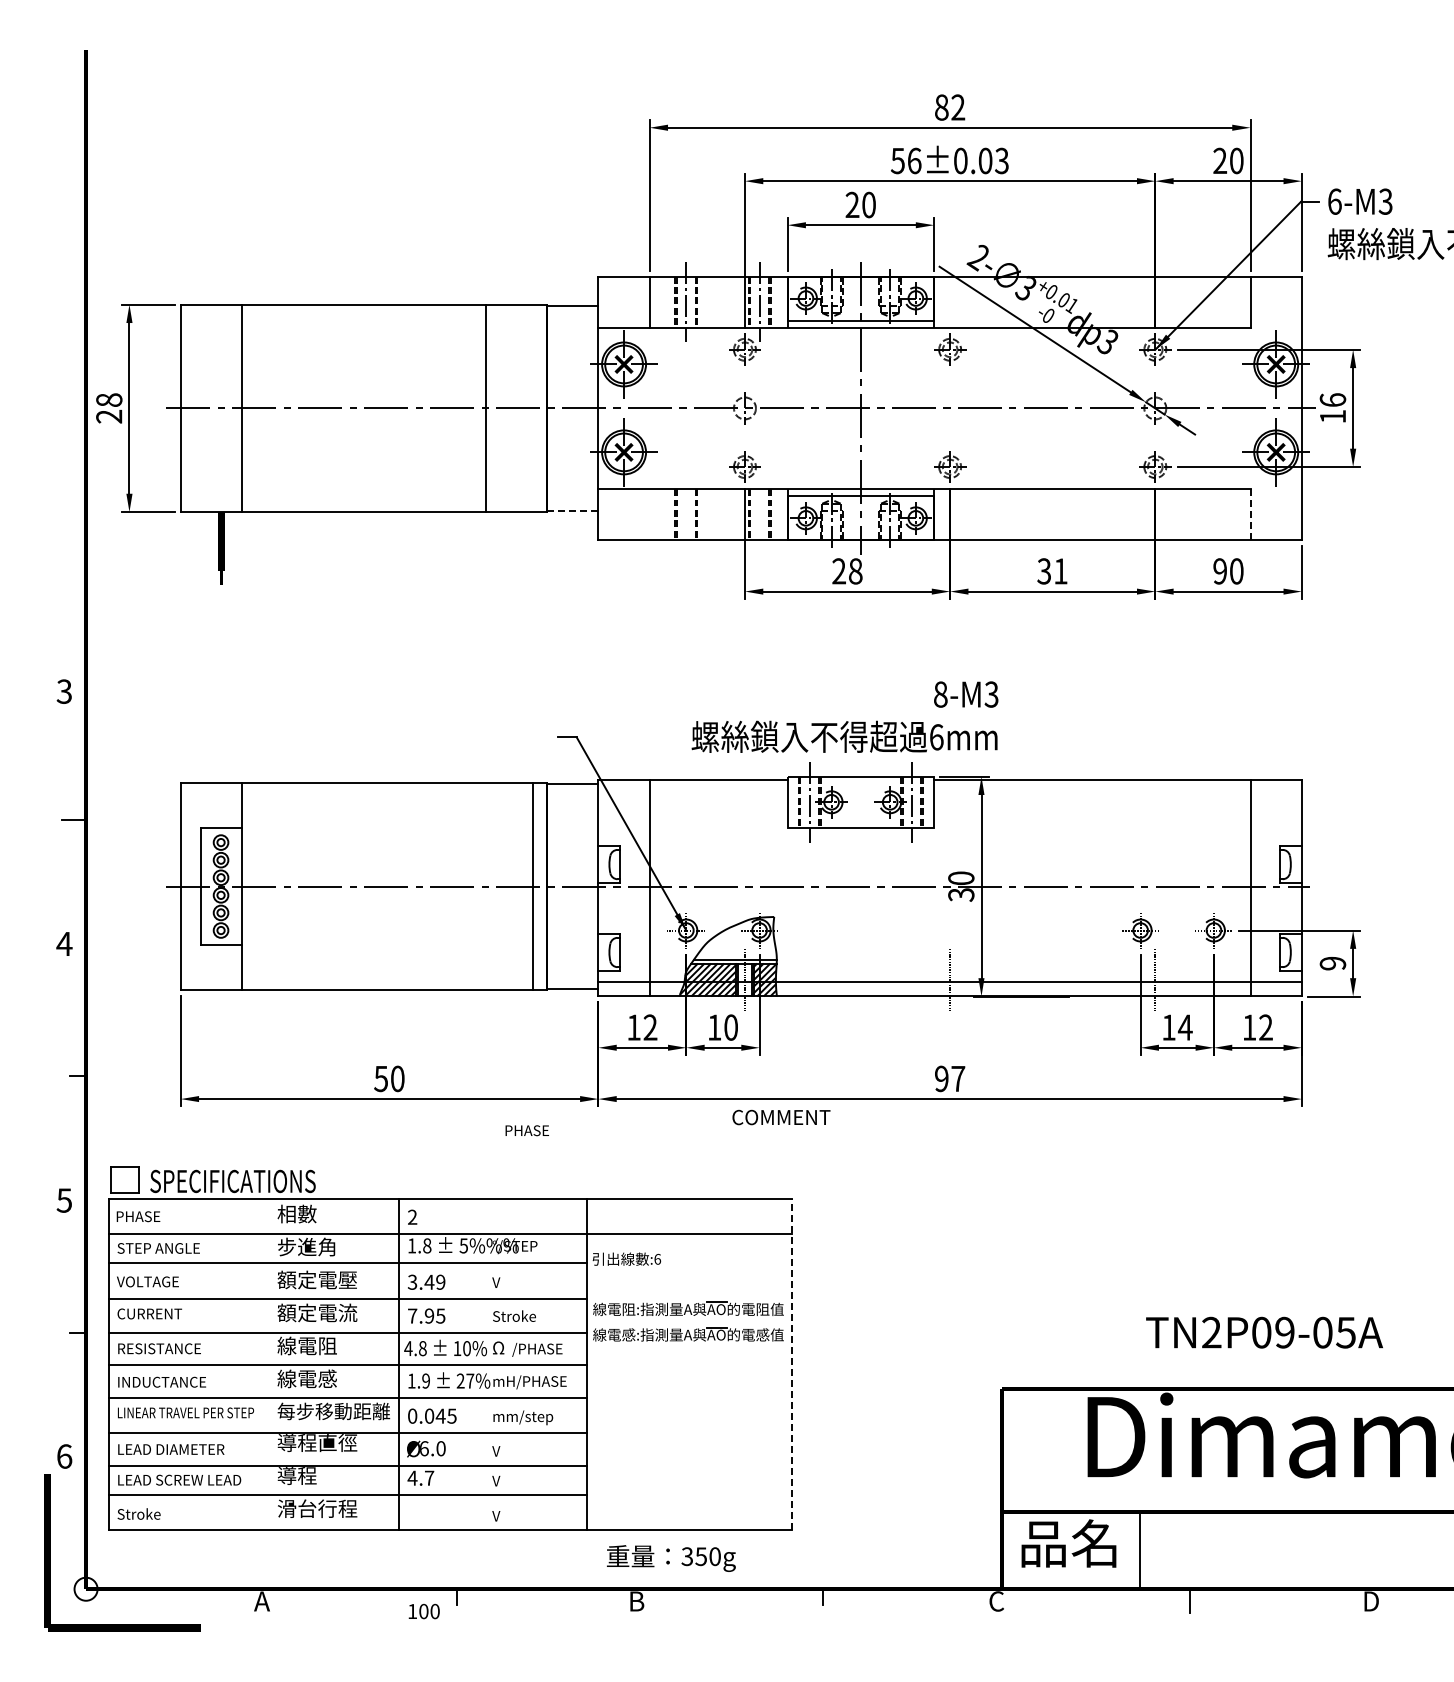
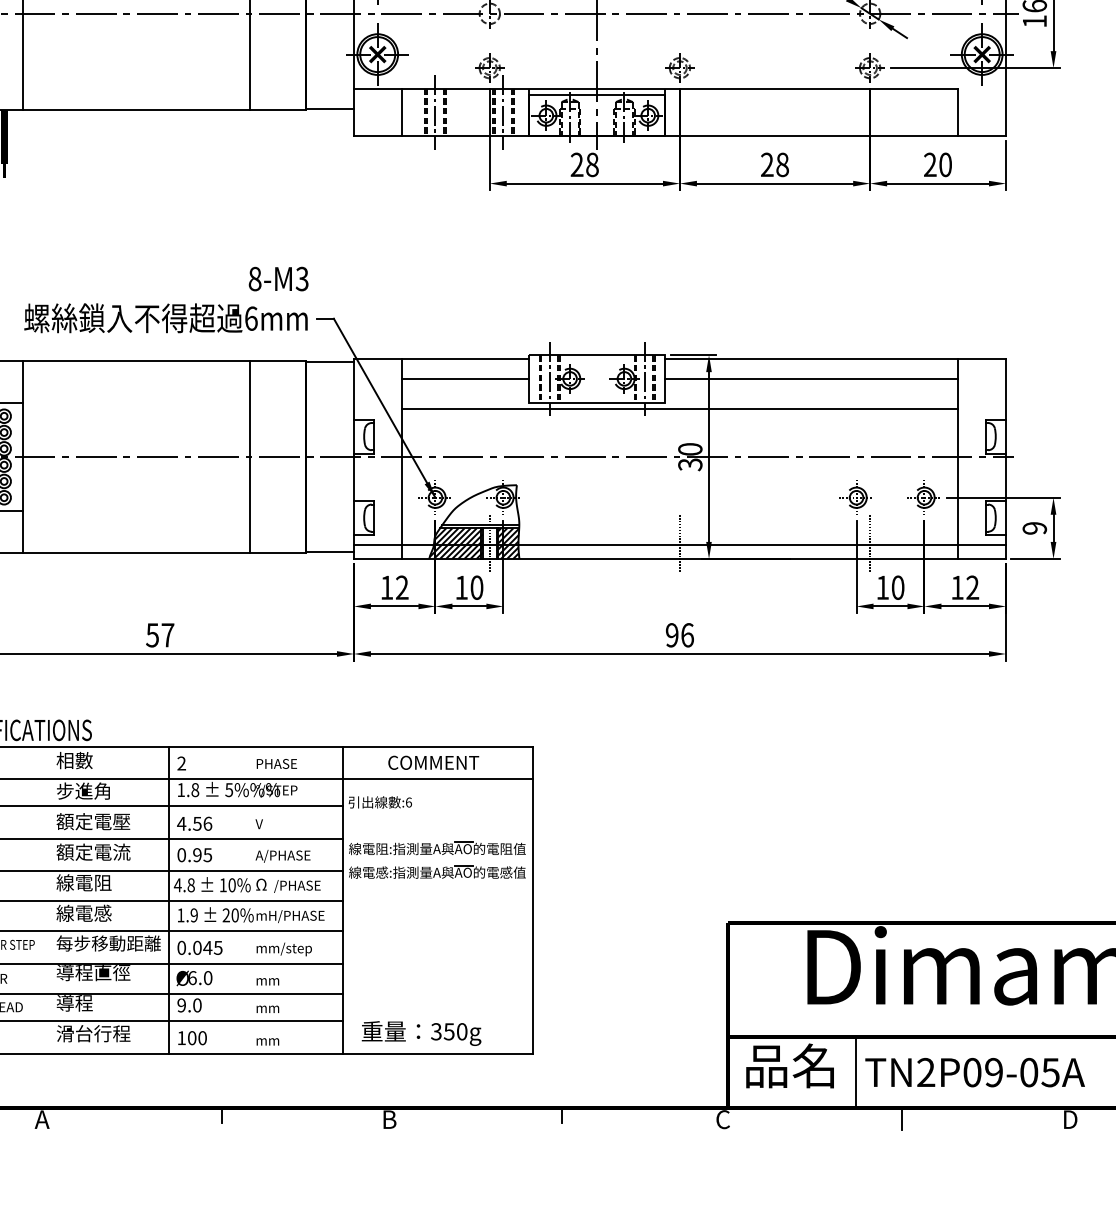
line: (572, 511) -> (329, 109), dashed -> solid
line: (649, 514) -> (401, 112), added
line: (686, 514) -> (435, 112), added
line: (759, 514) -> (503, 112), added
line: (1250, 514) -> (958, 112), dashed -> solid
text: (1052, 571) -> (774, 164), 31 -> 28
text: (1220, 571) -> (930, 164), 90 -> 20
text: (844, 716) -> (165, 299), moved
line: (718, 802) -> (465, 379), added
line: (1092, 802) -> (811, 379), added
line: (949, 835) -> (679, 409), added
line: (533, 886) -> (250, 456), moved
text: (1184, 1027) -> (897, 587), 14 -> 10
text: (397, 1078) -> (167, 634), 50 -> 57
text: (958, 1078) -> (687, 634), 97 -> 96
text: (781, 1117) -> (433, 762), moved
text: (526, 1130) -> (276, 763), moved
text: (426, 1281) -> (194, 823), 3.49 -> 4.56
text: (412, 1315) -> (181, 854), 7.95 -> 0.95
text: (521, 1317) -> (282, 856), Stroke -> A/PHASE
text: (1264, 1332) -> (975, 1072), moved
line: (791, 1364) -> (532, 900), dashed -> solid
text: (470, 1380) -> (235, 914), 27% -> 20%
text: (504, 1451) -> (266, 980), V -> mm
text: (420, 1477) -> (189, 1004), 4.7 -> 9.0
text: (504, 1480) -> (266, 1007), V -> mm
text: (504, 1516) -> (266, 1040), V -> mm
text: (671, 1558) -> (421, 1033), moved
text: (423, 1611) -> (191, 1038), moved

